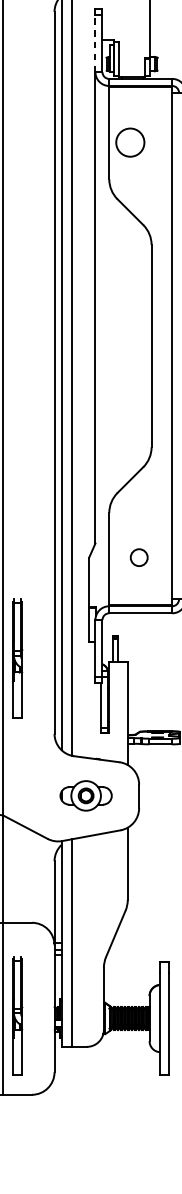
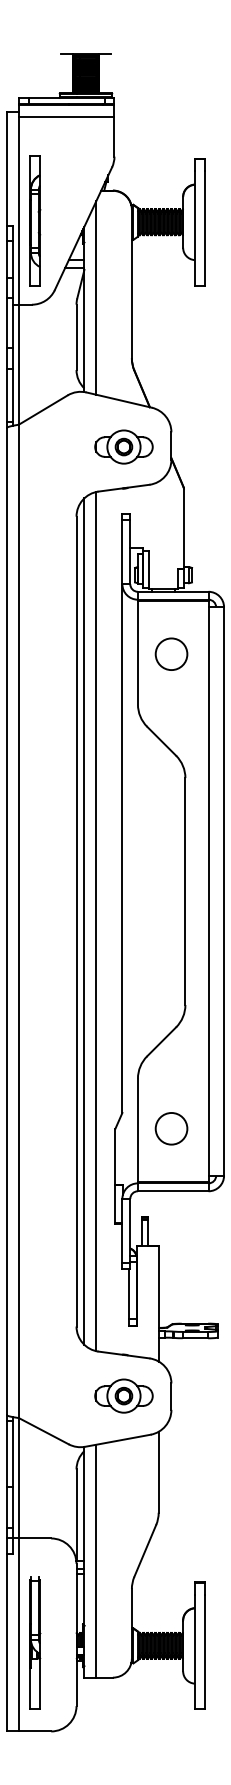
line: (95, 43) -> (122, 551), dashed -> solid
circle: (130, 141) -> (171, 653), moved
circle: (139, 557) -> (171, 1128), size x1.67
part: (17, 658) -> (35, 1241), removed
part: (85, 795) -> (123, 1395), moved

